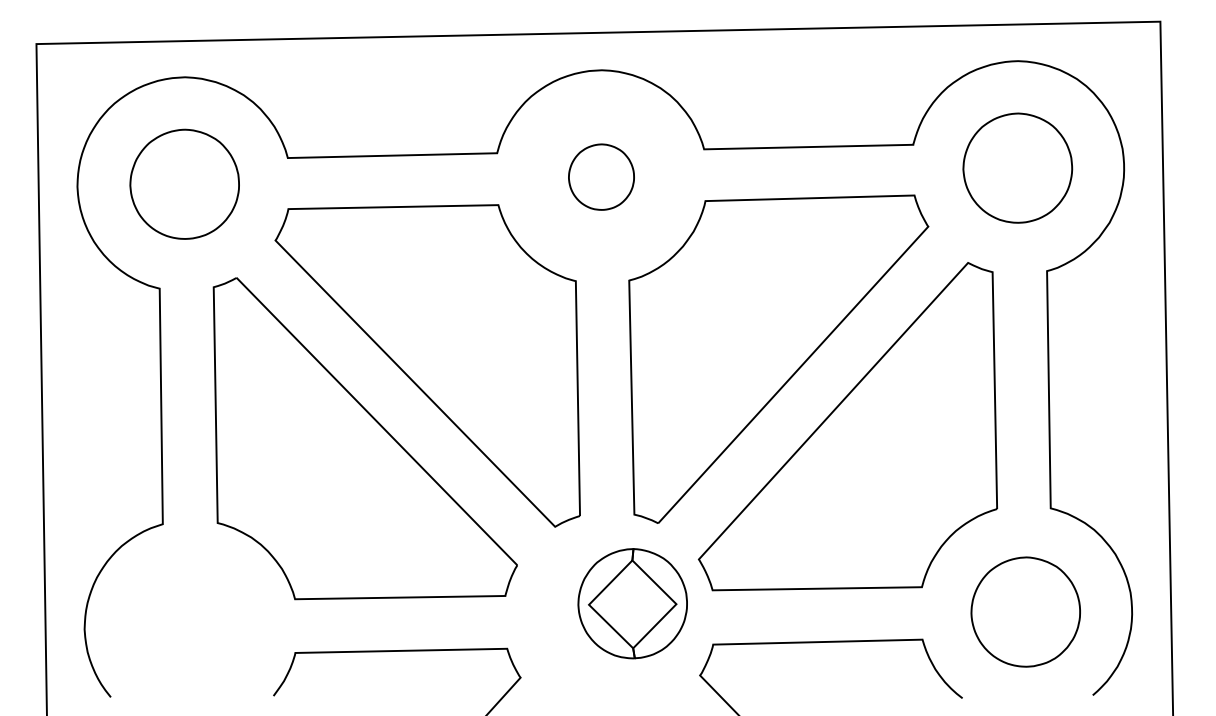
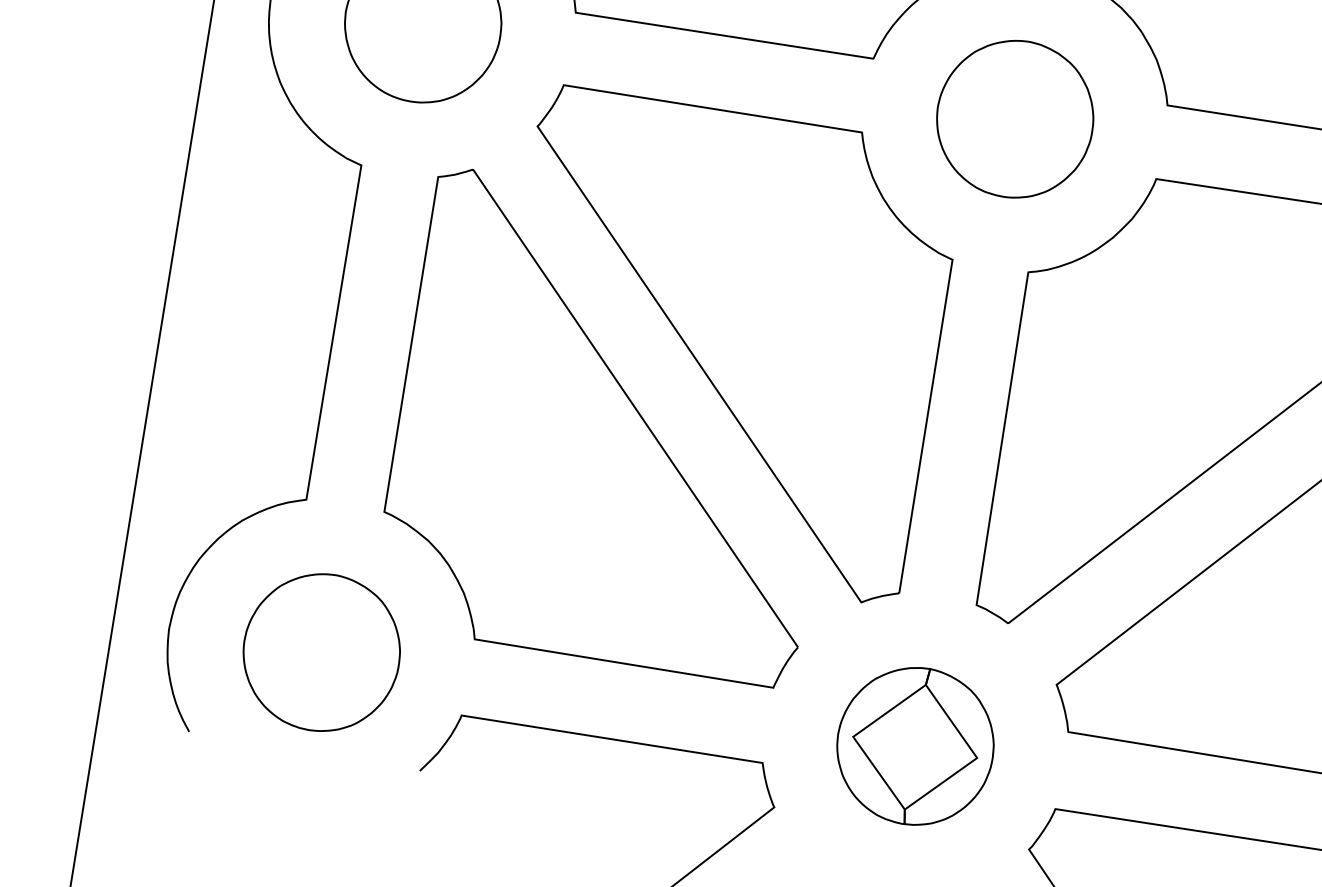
part: (601, 176) -> (1015, 117), size x1.67
part: (632, 603) -> (915, 745), moved
part: (191, 626) -> (321, 651), added

